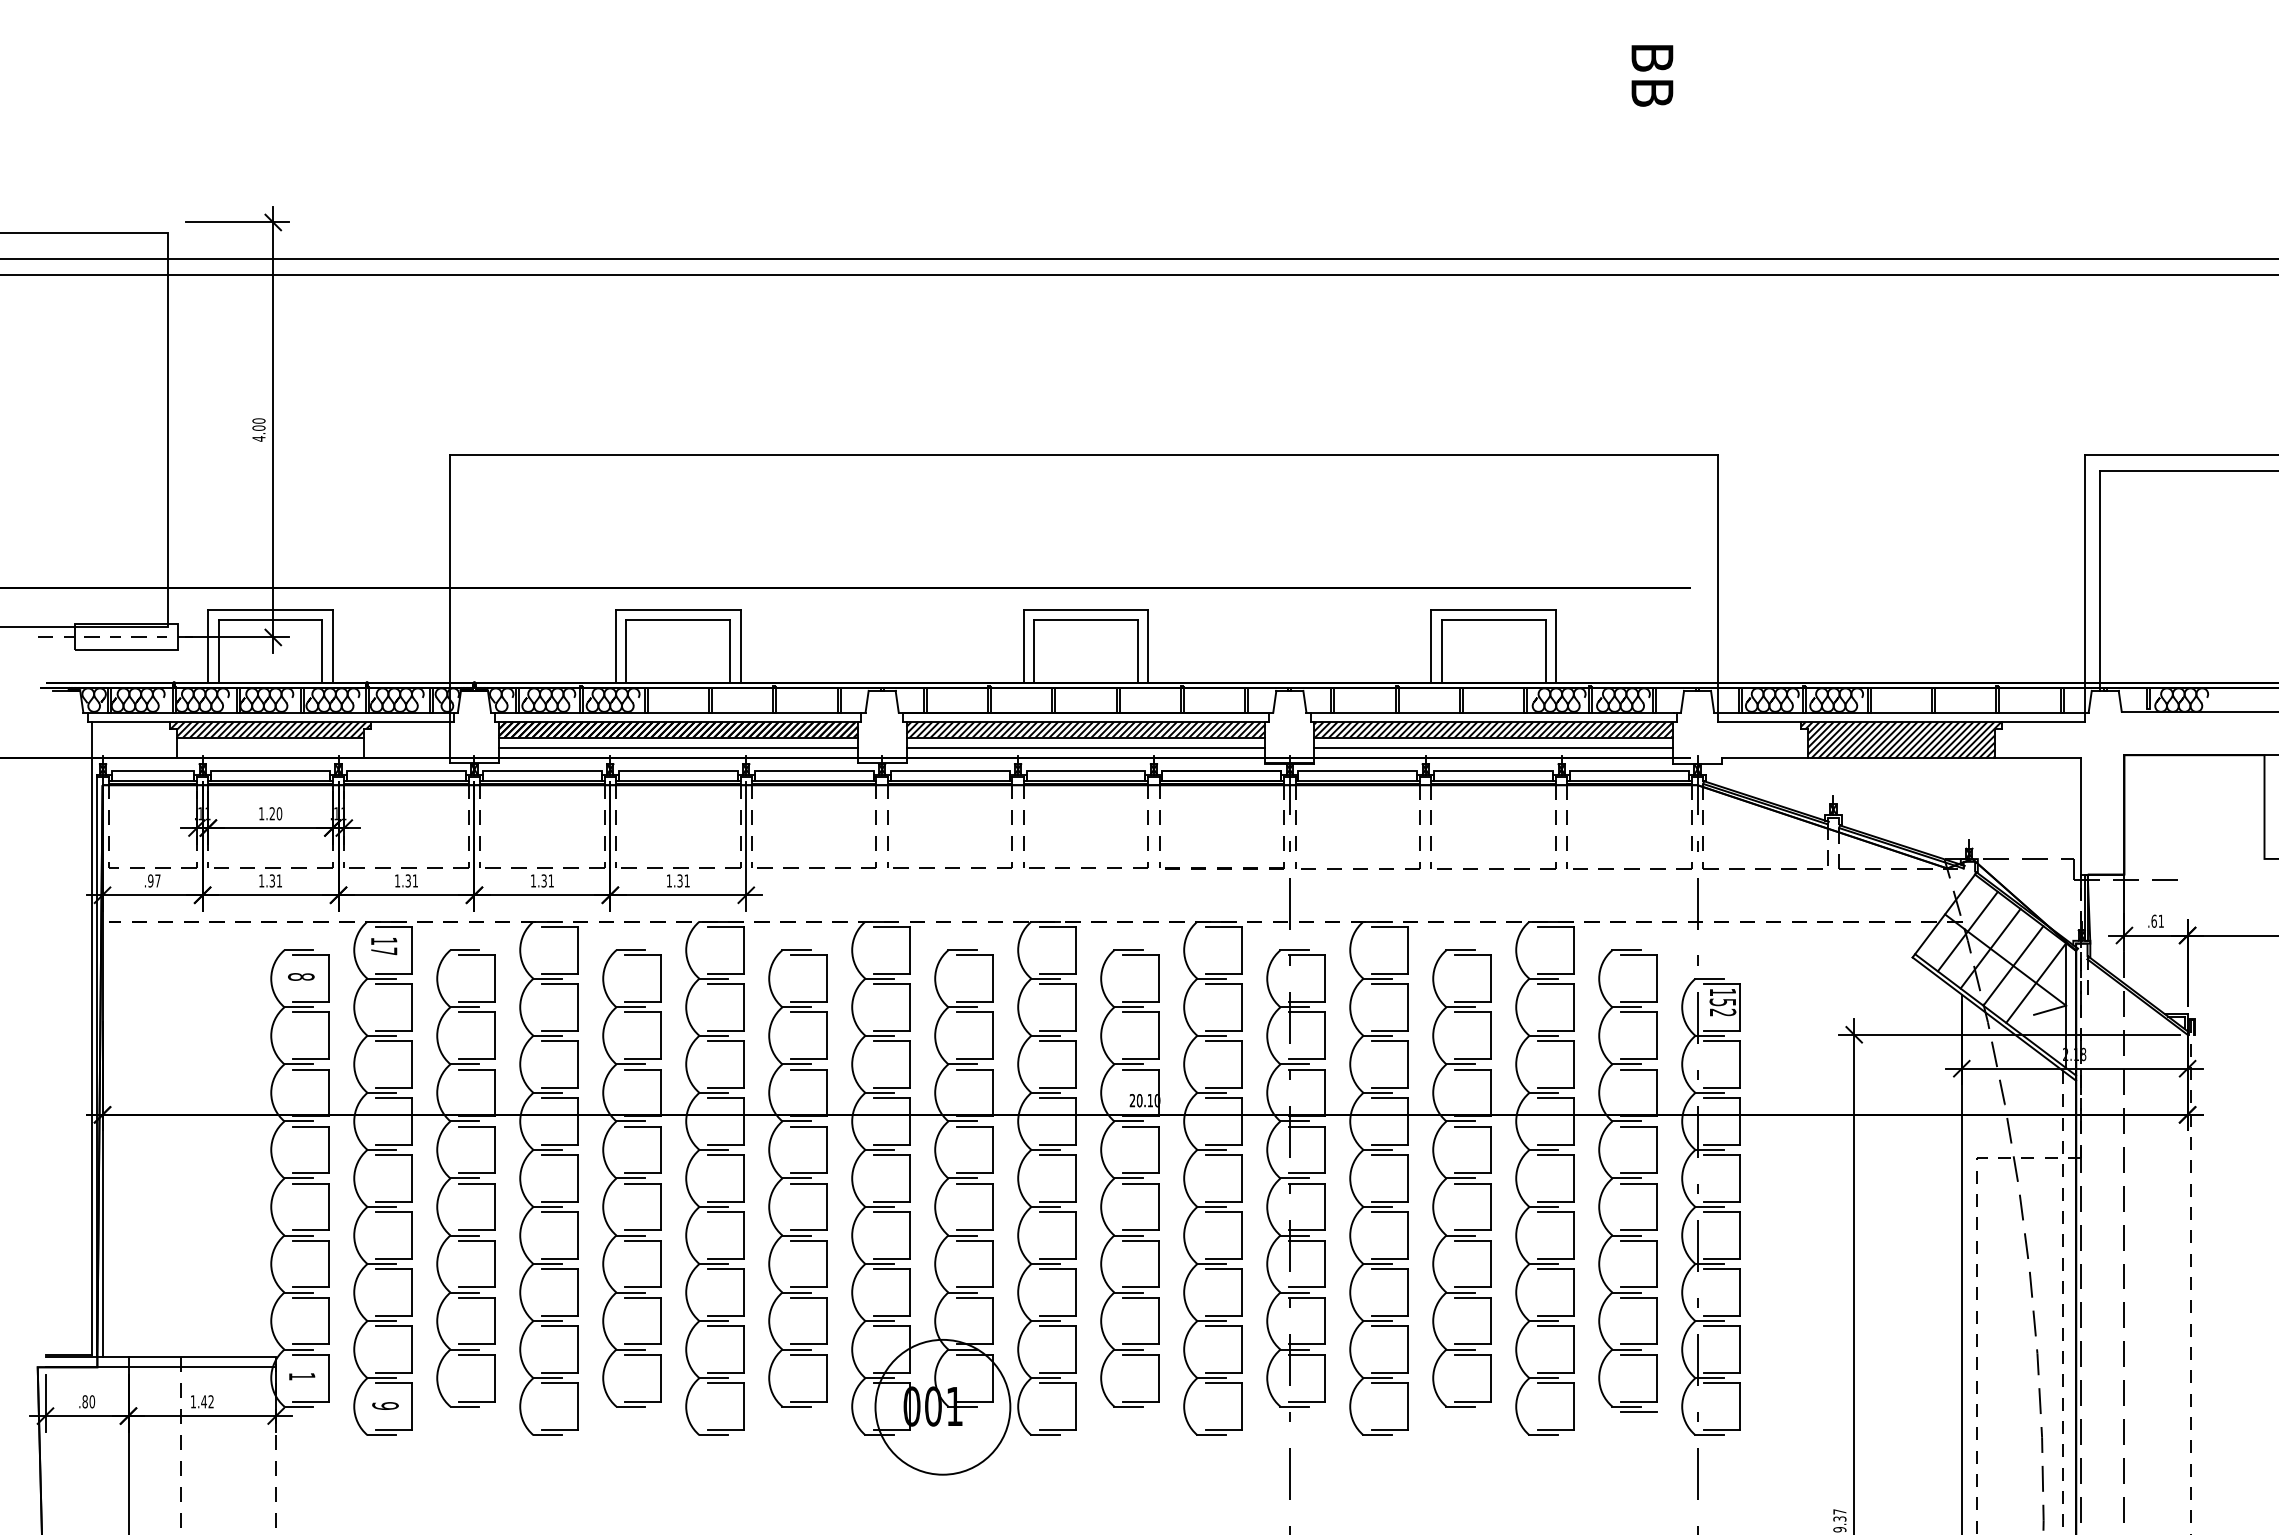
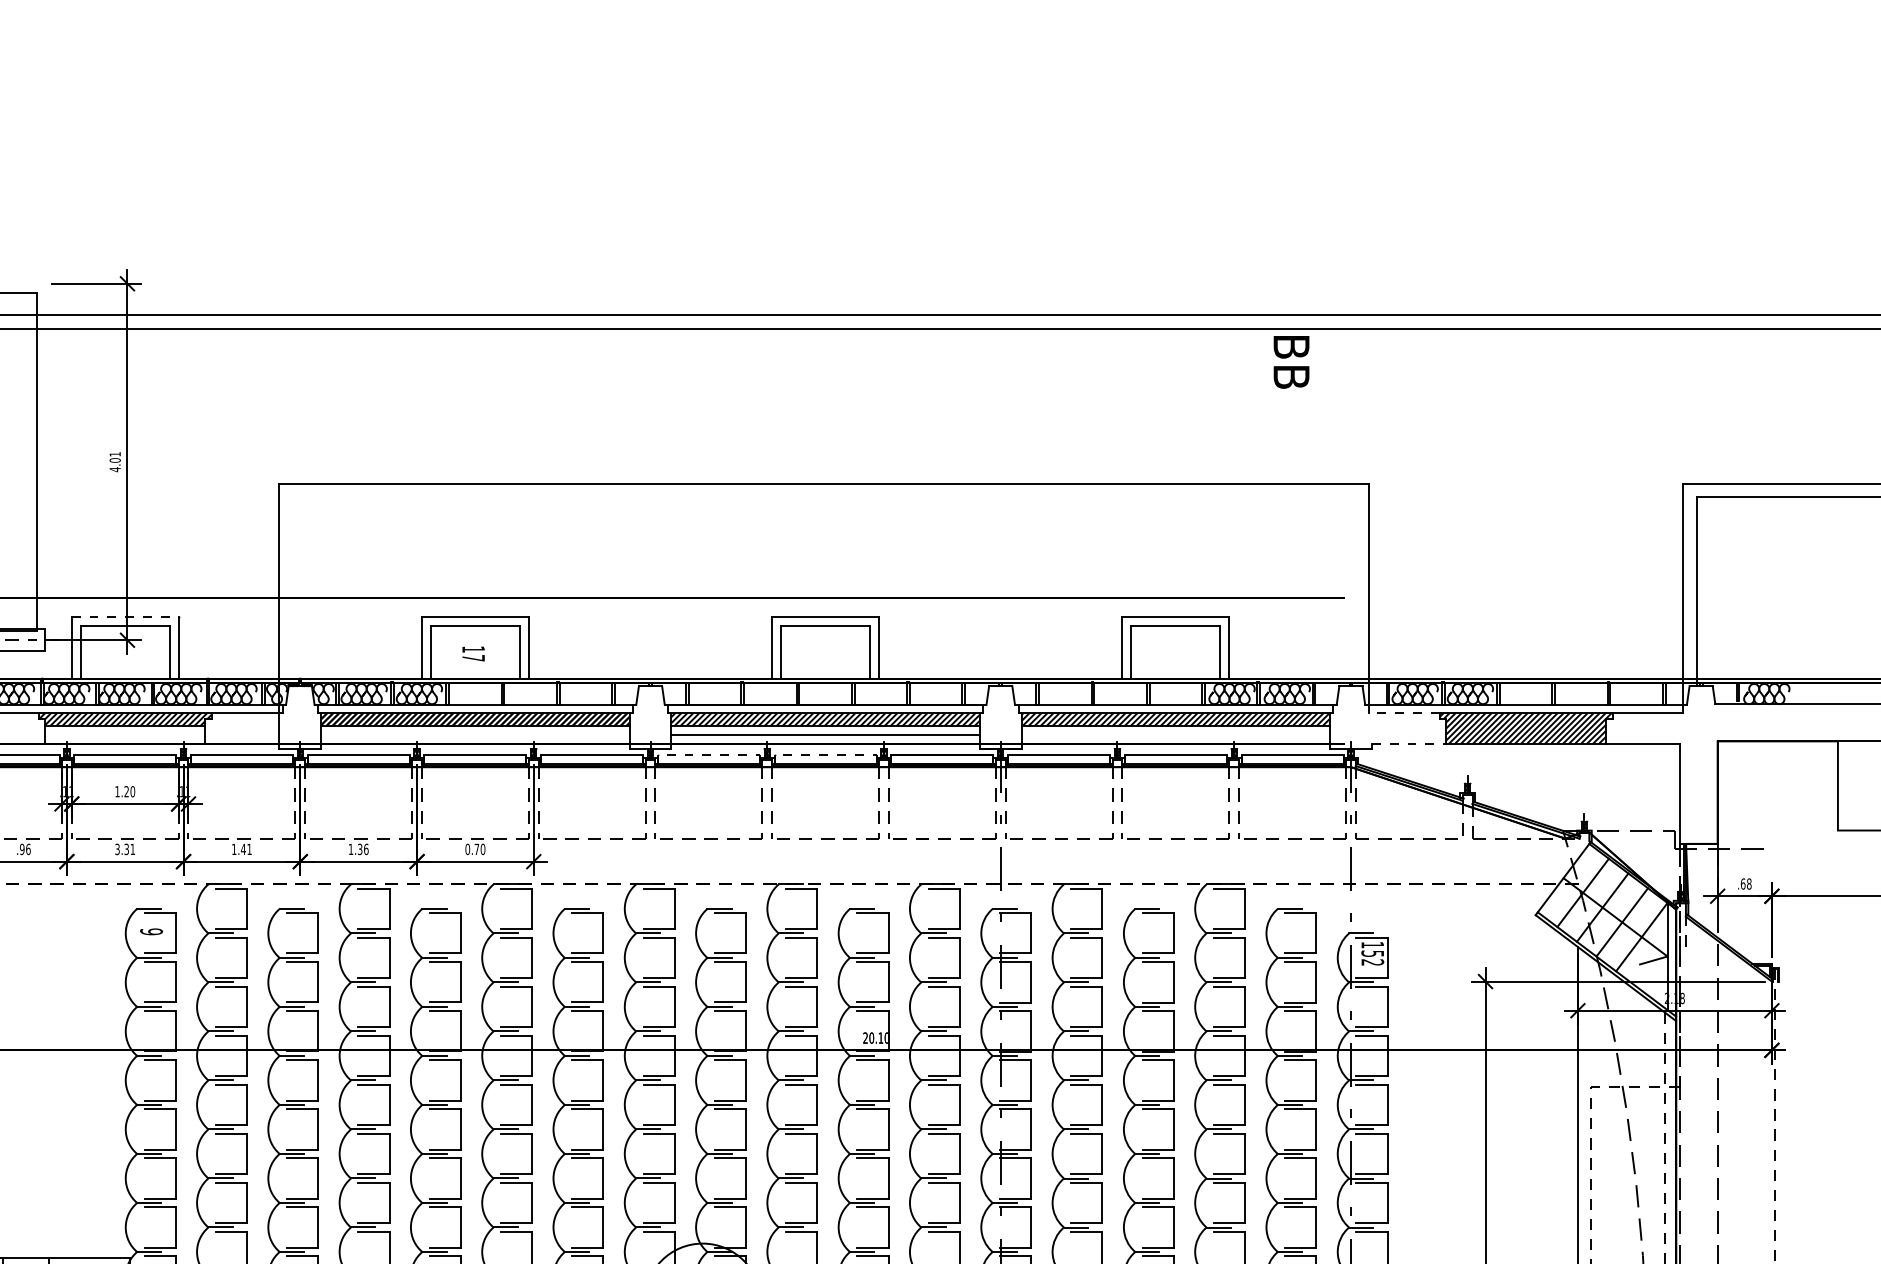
text: (1652, 75) -> (1291, 361), moved
text: (258, 420) -> (114, 453), 4.00 -> 4.01
line: (271, 609) -> (125, 616), solid -> dashed
line: (1759, 722) -> (1404, 713), solid -> dashed
line: (677, 747) -> (474, 734), removed
line: (1493, 747) -> (1175, 734), removed
line: (1765, 758) -> (1409, 744), solid -> dashed
line: (950, 770) -> (709, 754), solid -> dashed
line: (1086, 770) -> (826, 754), solid -> dashed
text: (157, 880) -> (28, 849), .97 -> .96
text: (261, 880) -> (117, 849), 1.31 -> 3.31
text: (408, 880) -> (243, 849), 1.31 -> 1.41
text: (551, 880) -> (366, 849), 1.31 -> 1.36
text: (677, 880) -> (474, 849), 1.31 -> 0.70
text: (2161, 920) -> (1749, 883), .61 -> .68
text: (384, 946) -> (473, 654), moved
text: (301, 976) -> (151, 931), 8 -> 9

